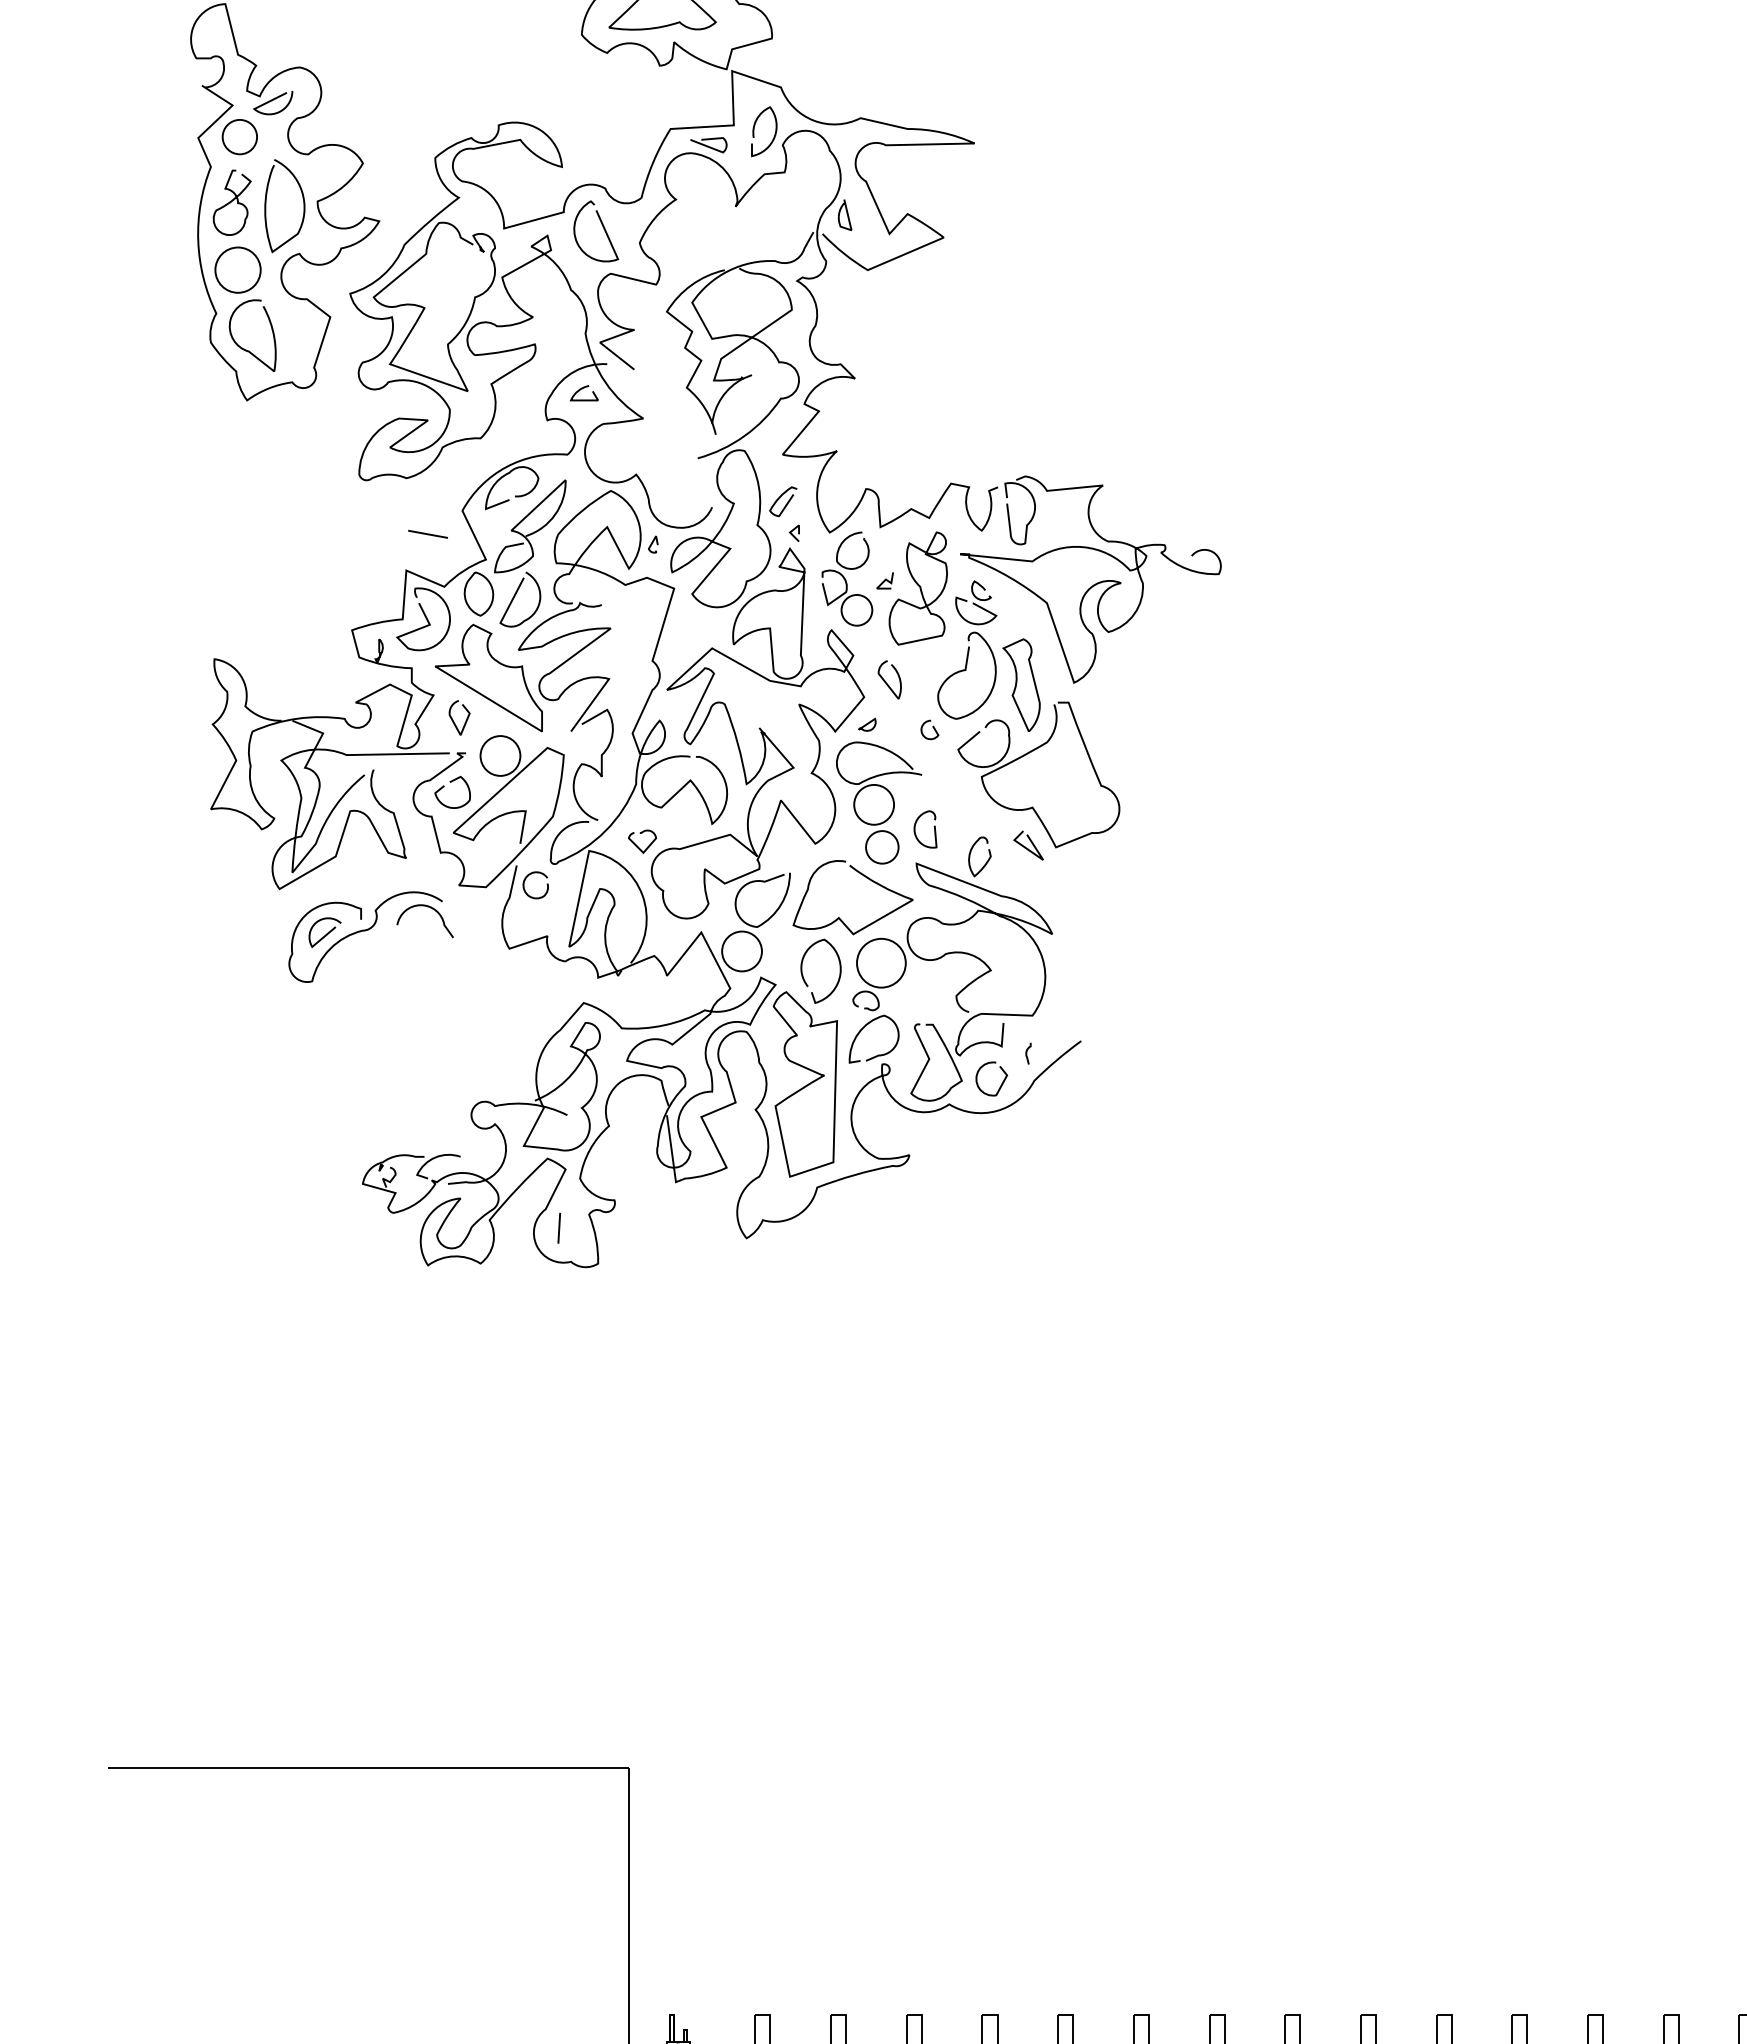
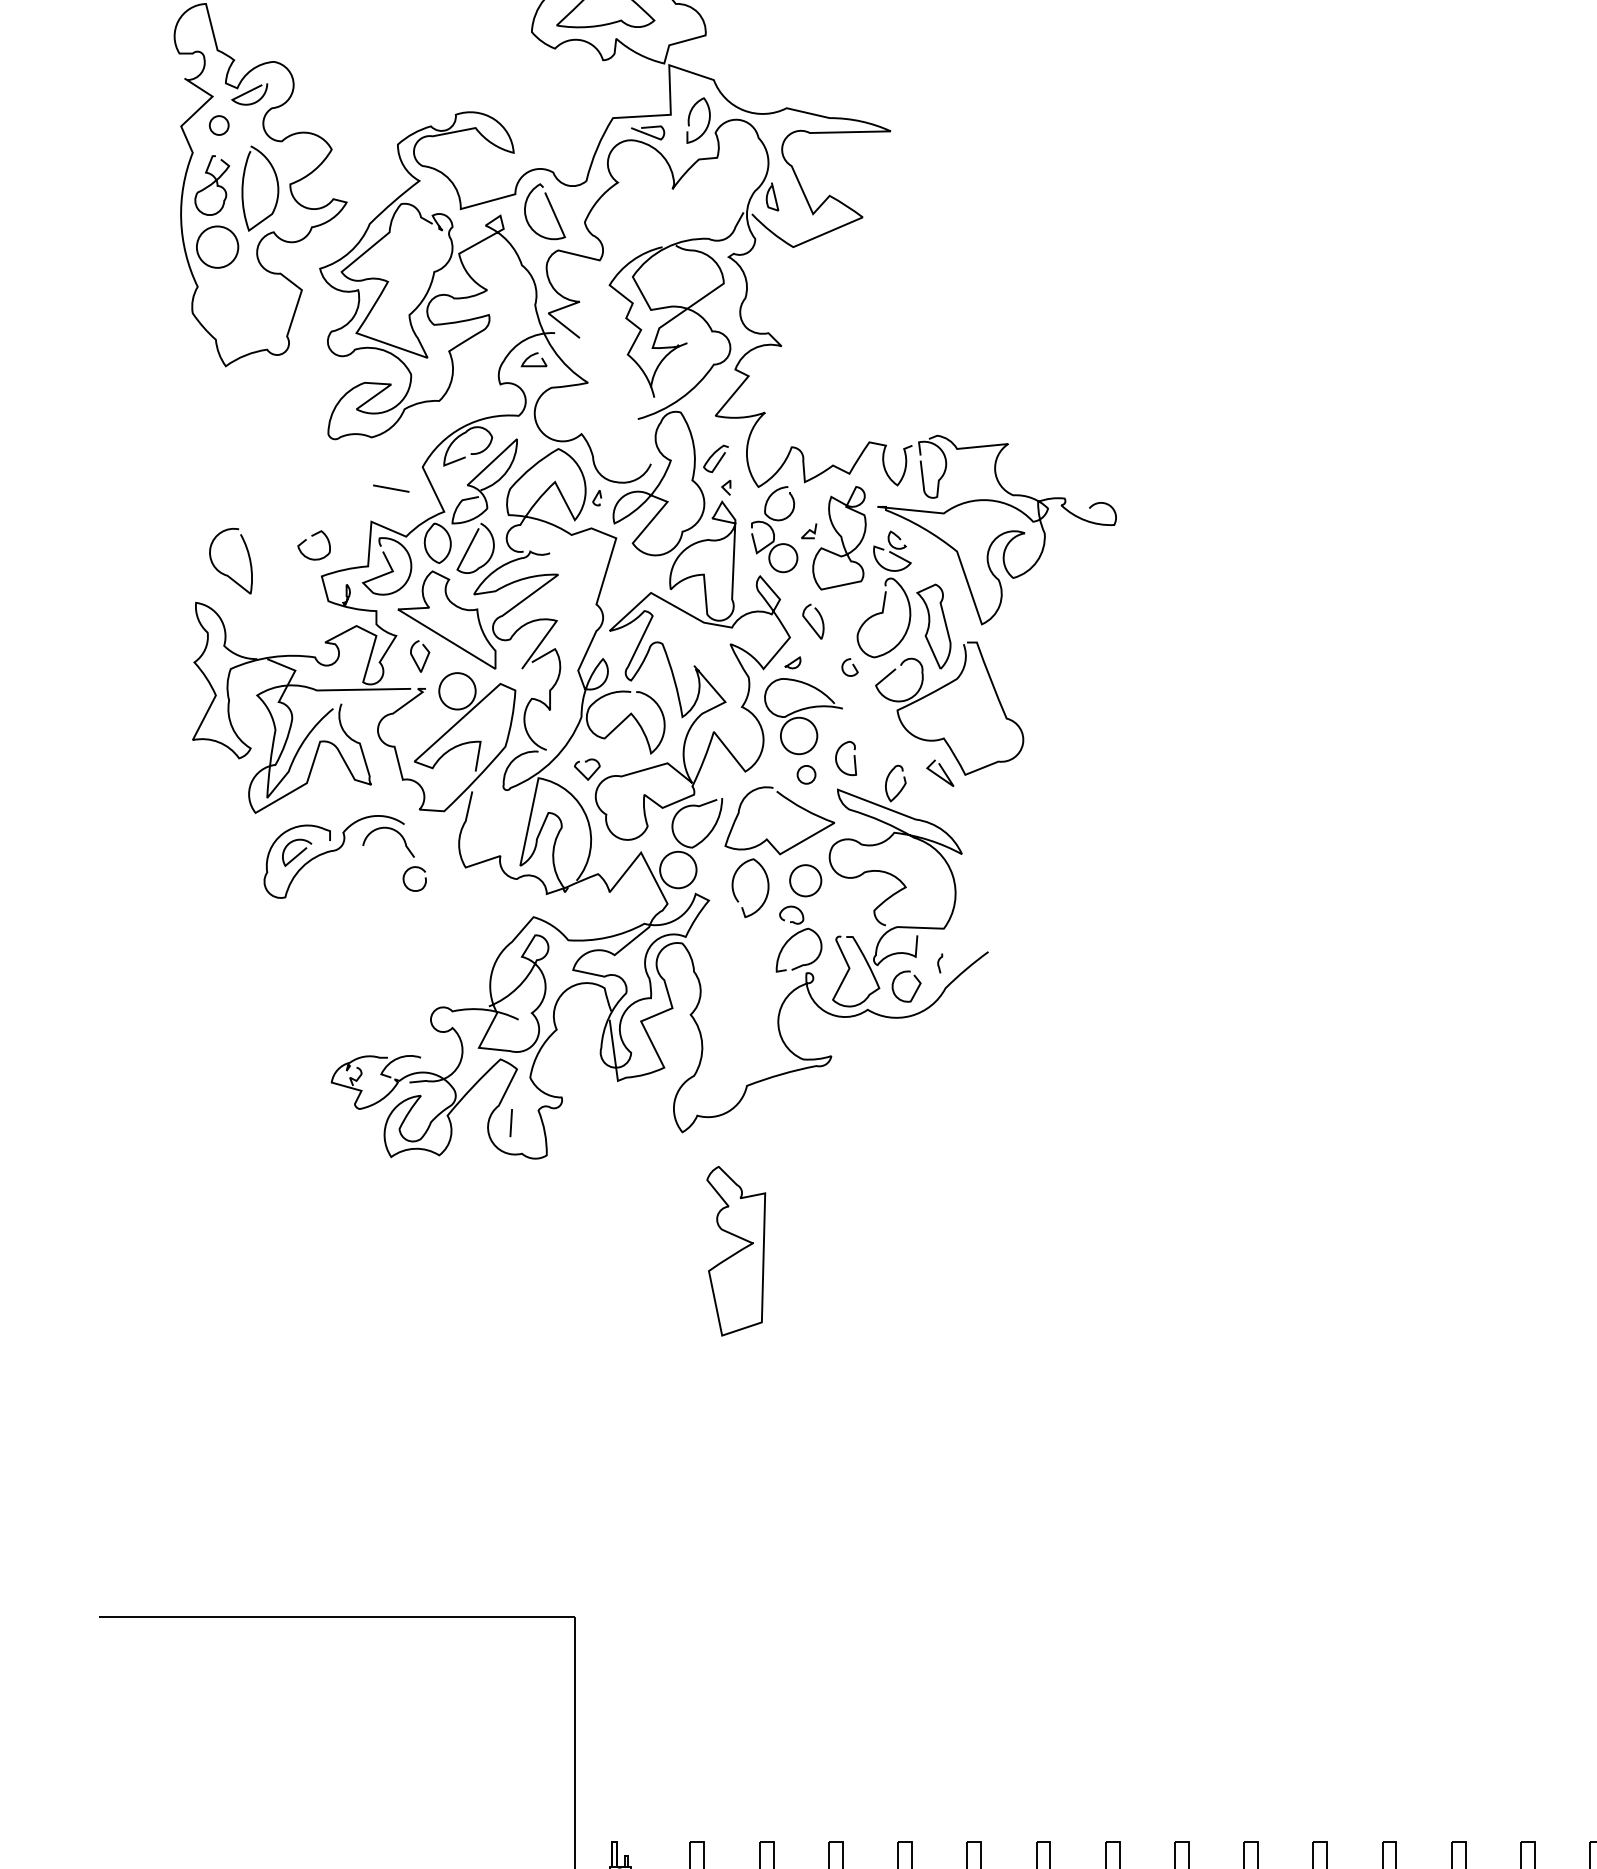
circle: (239, 136) -> (218, 124), size x0.6
curve: (246, 349) -> (225, 573), moved
curve: (451, 782) -> (313, 536), moved
circle: (882, 847) -> (806, 774), size x0.6
curve: (525, 889) -> (405, 882), moved
circle: (881, 962) -> (805, 880), size x0.7
part: (804, 1084) -> (735, 1251), moved

